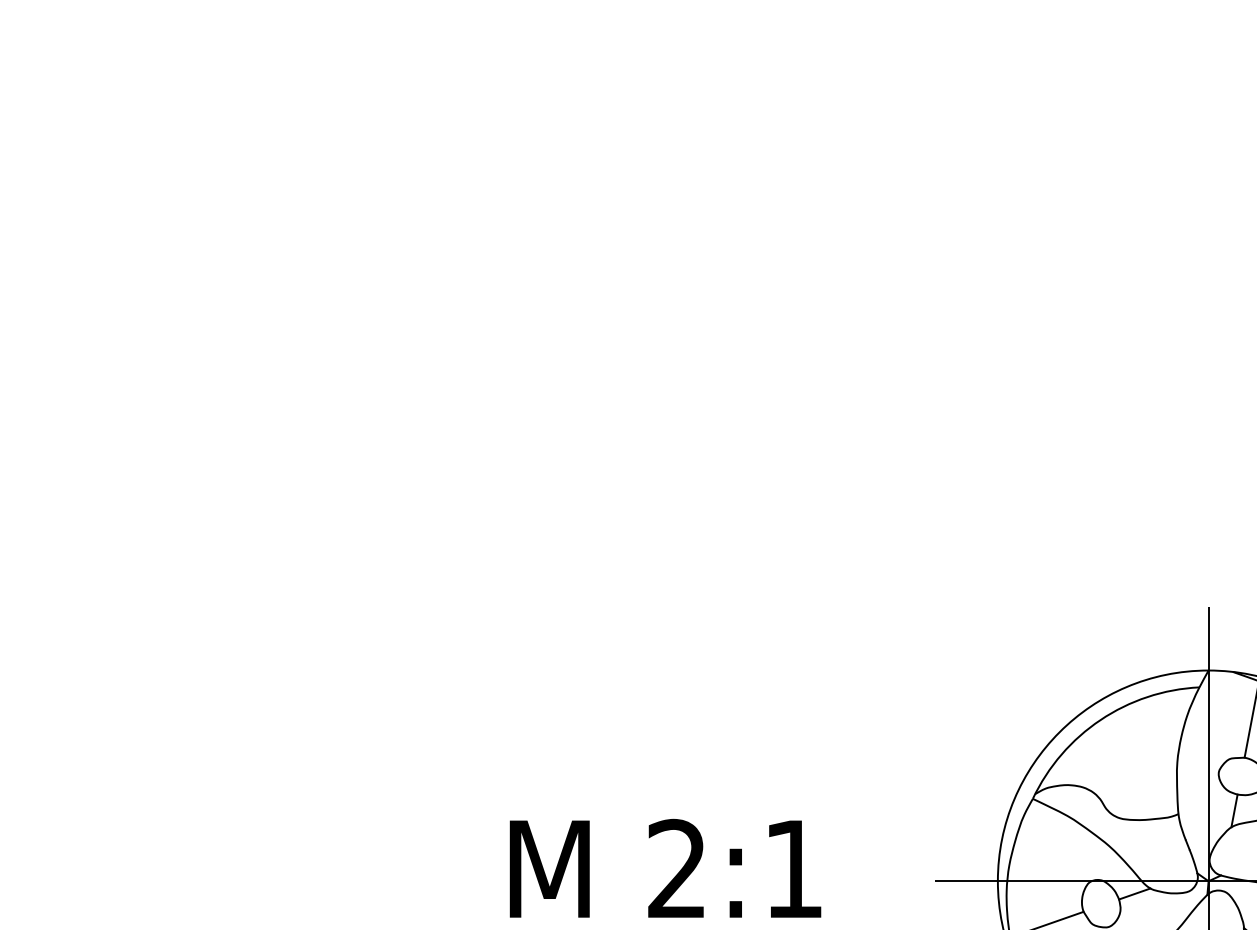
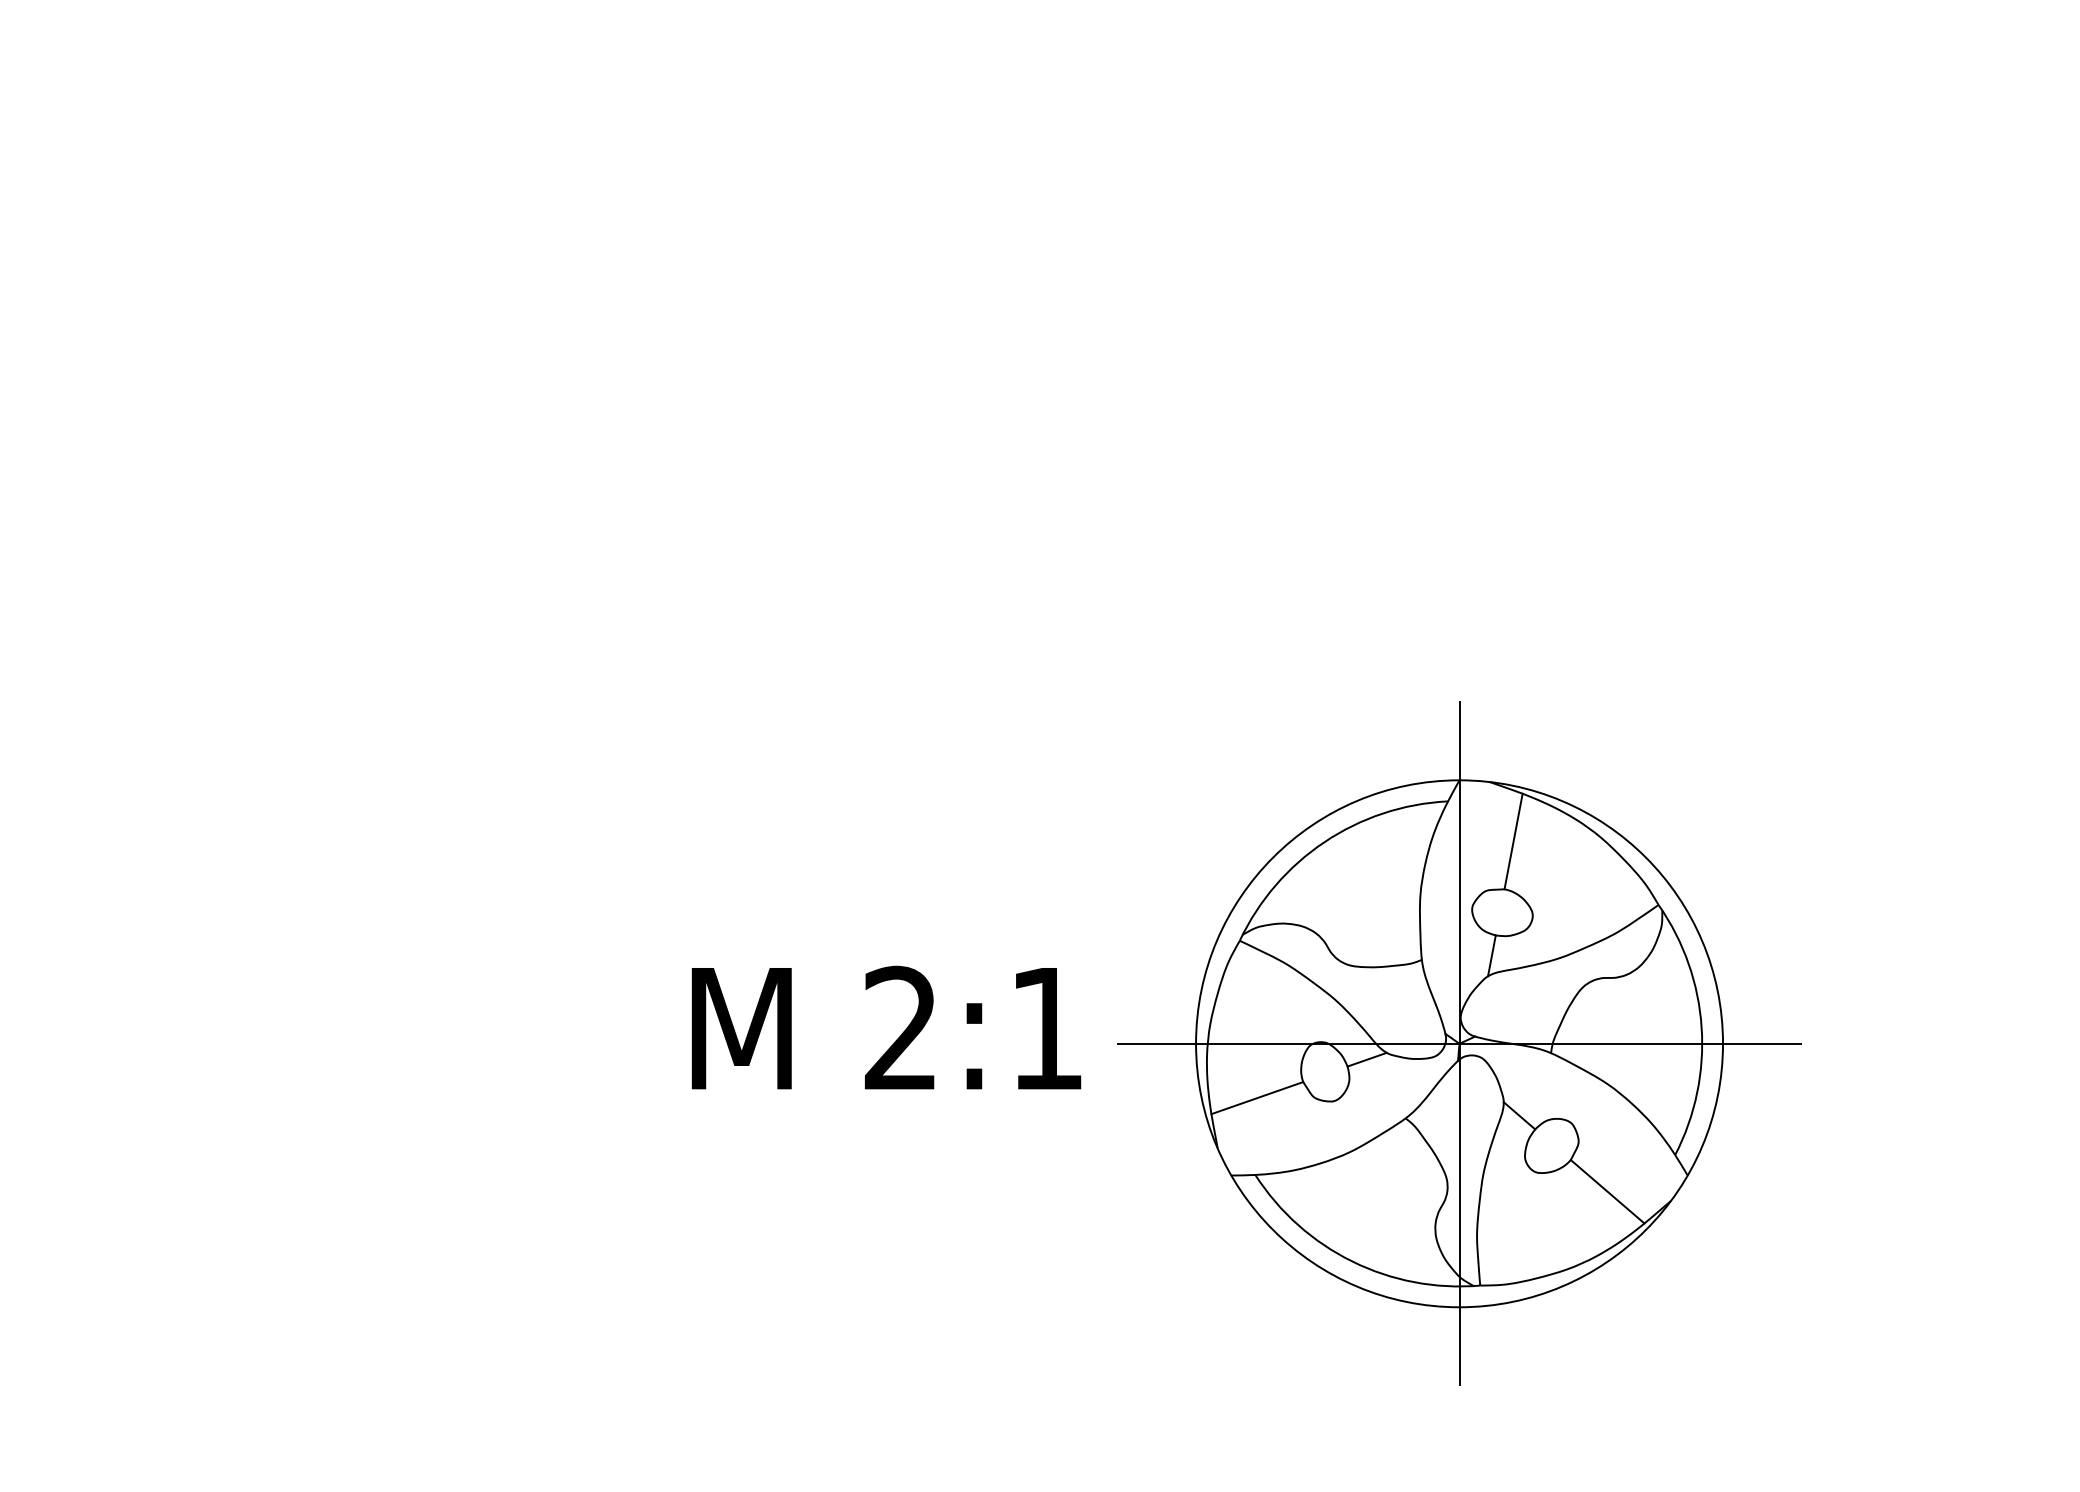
text: (665, 868) -> (886, 1027), moved

